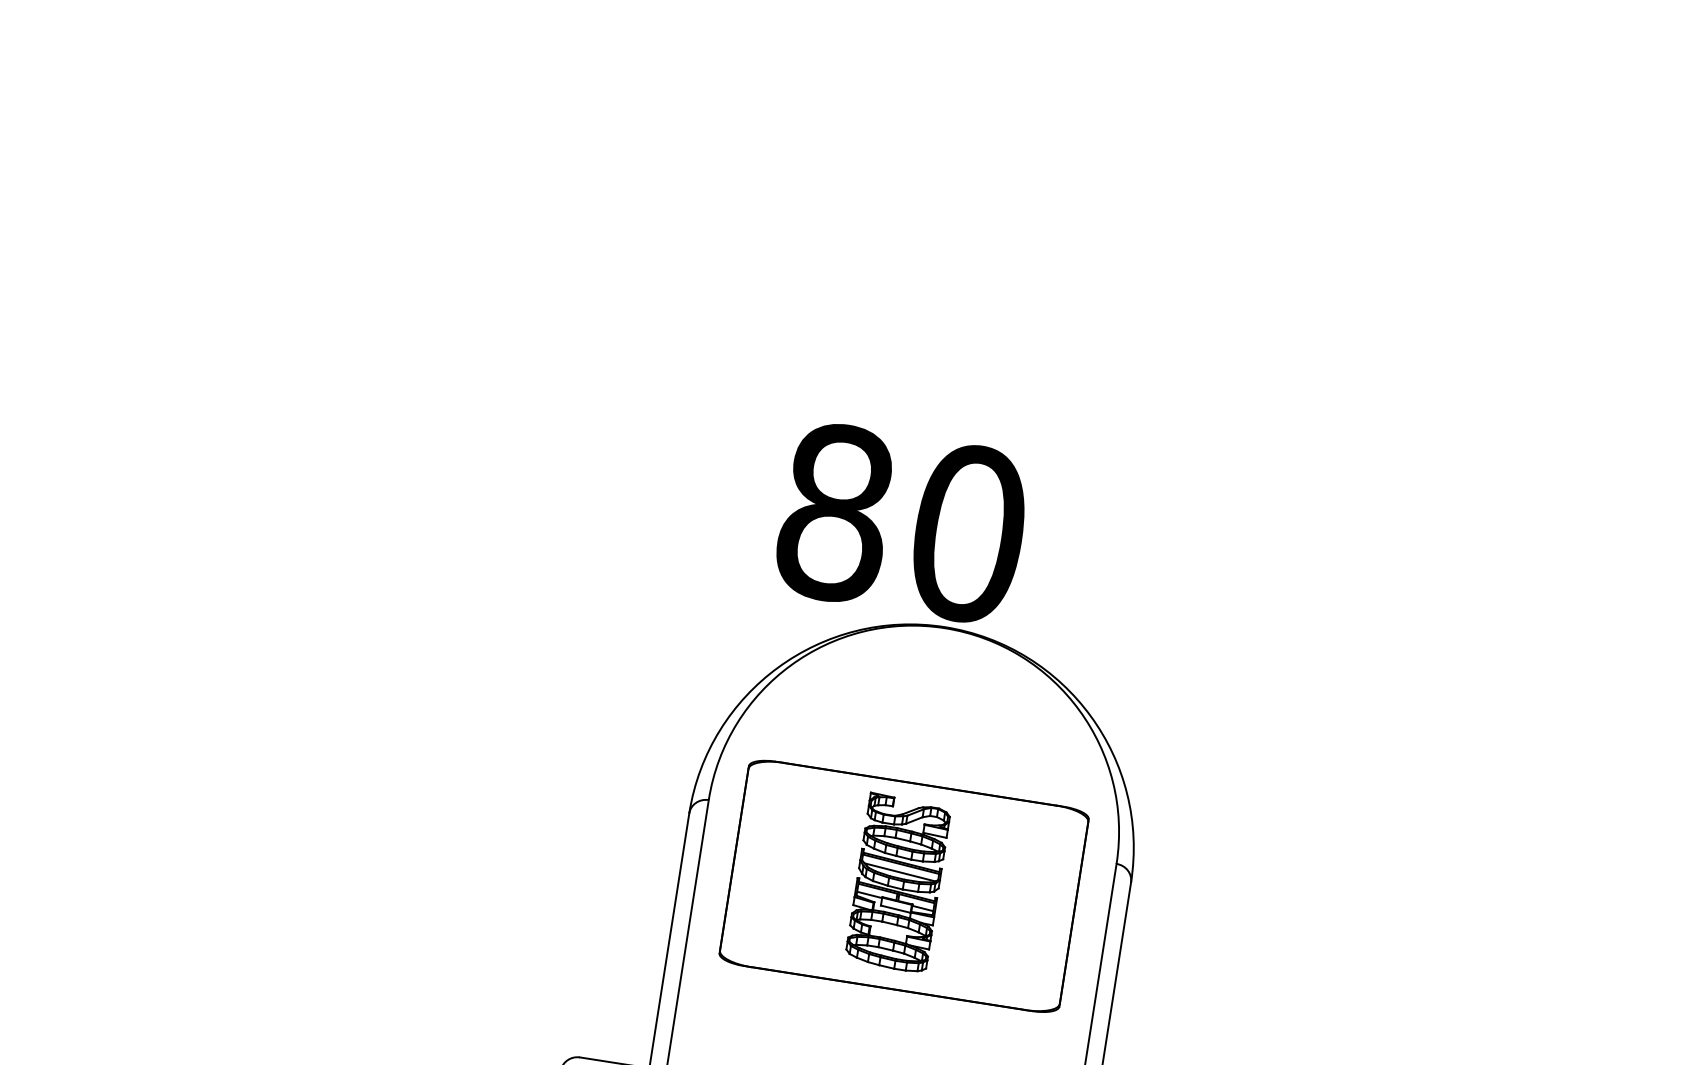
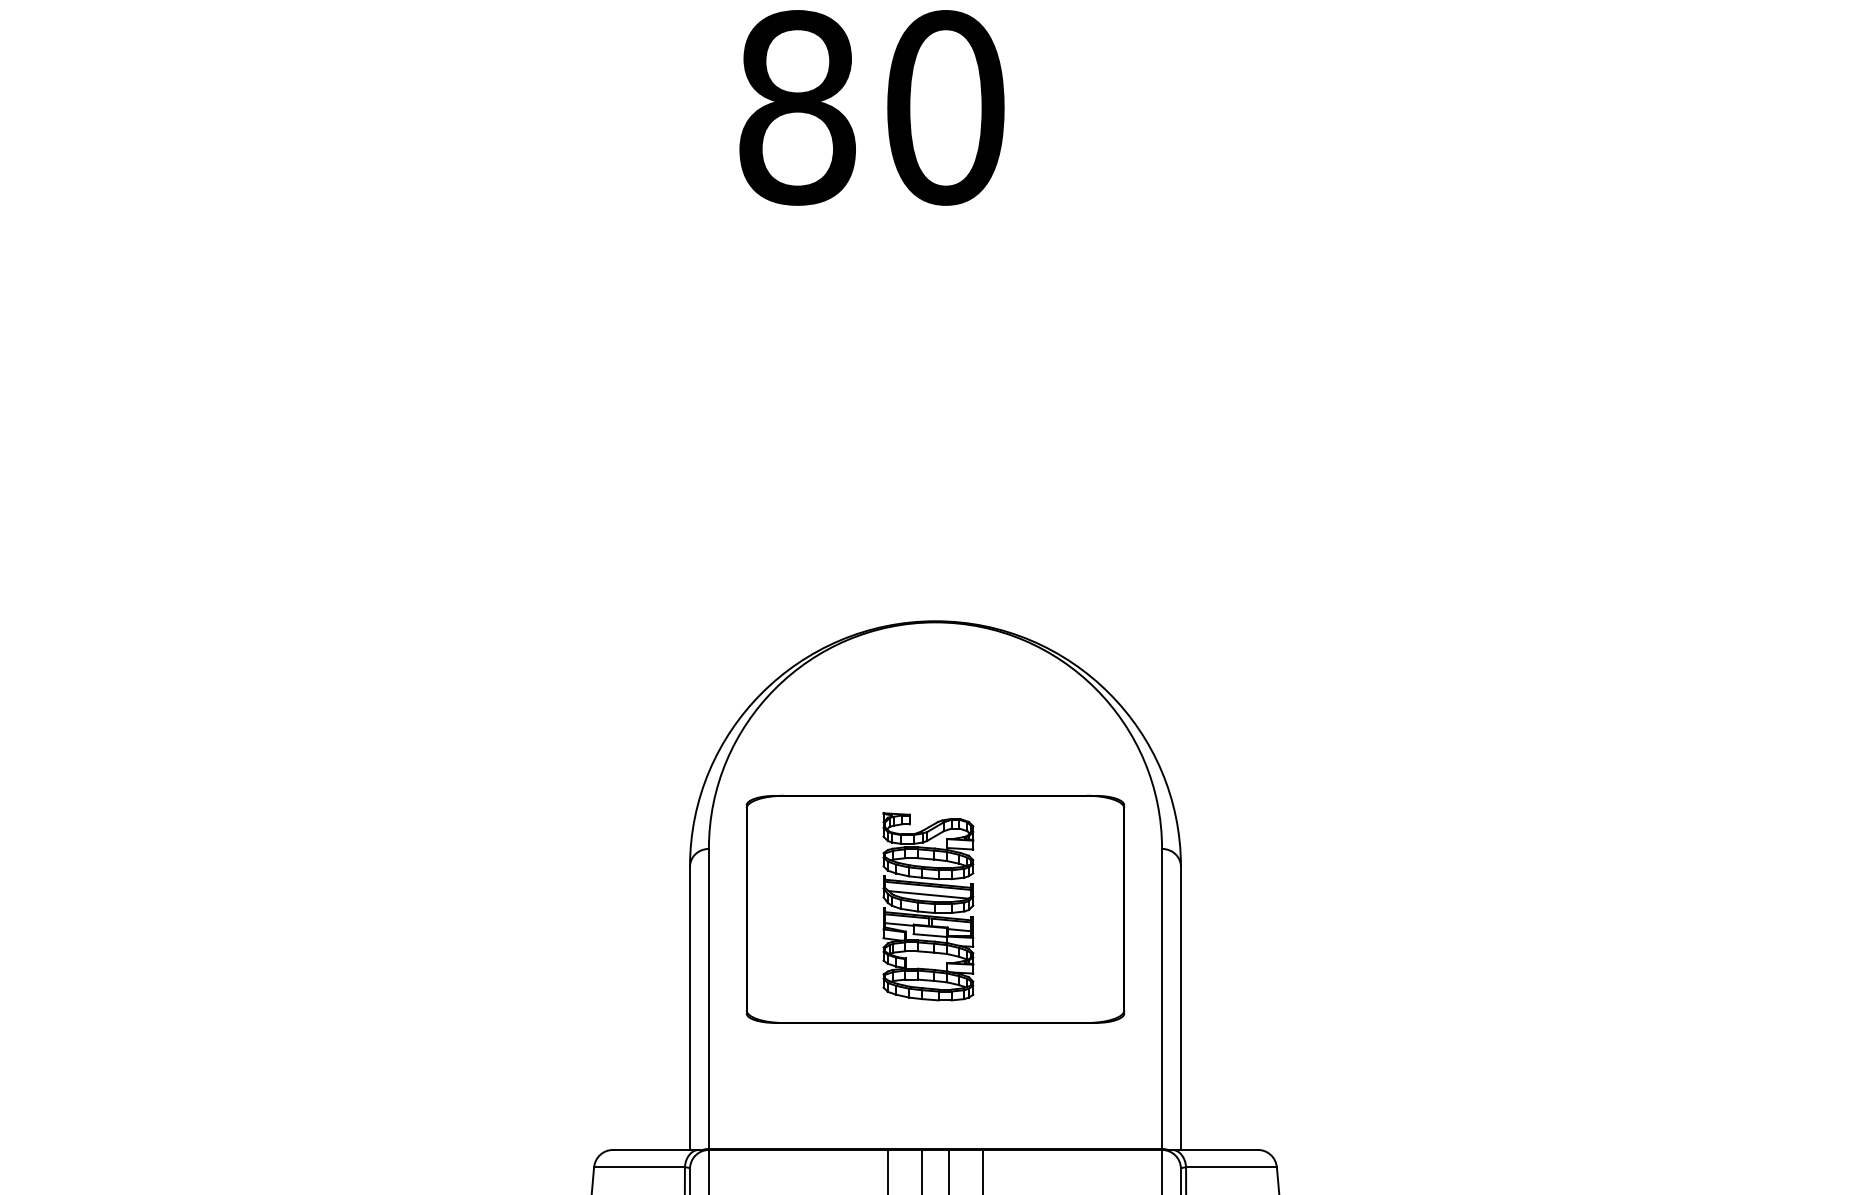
text: (902, 522) -> (871, 107), moved

